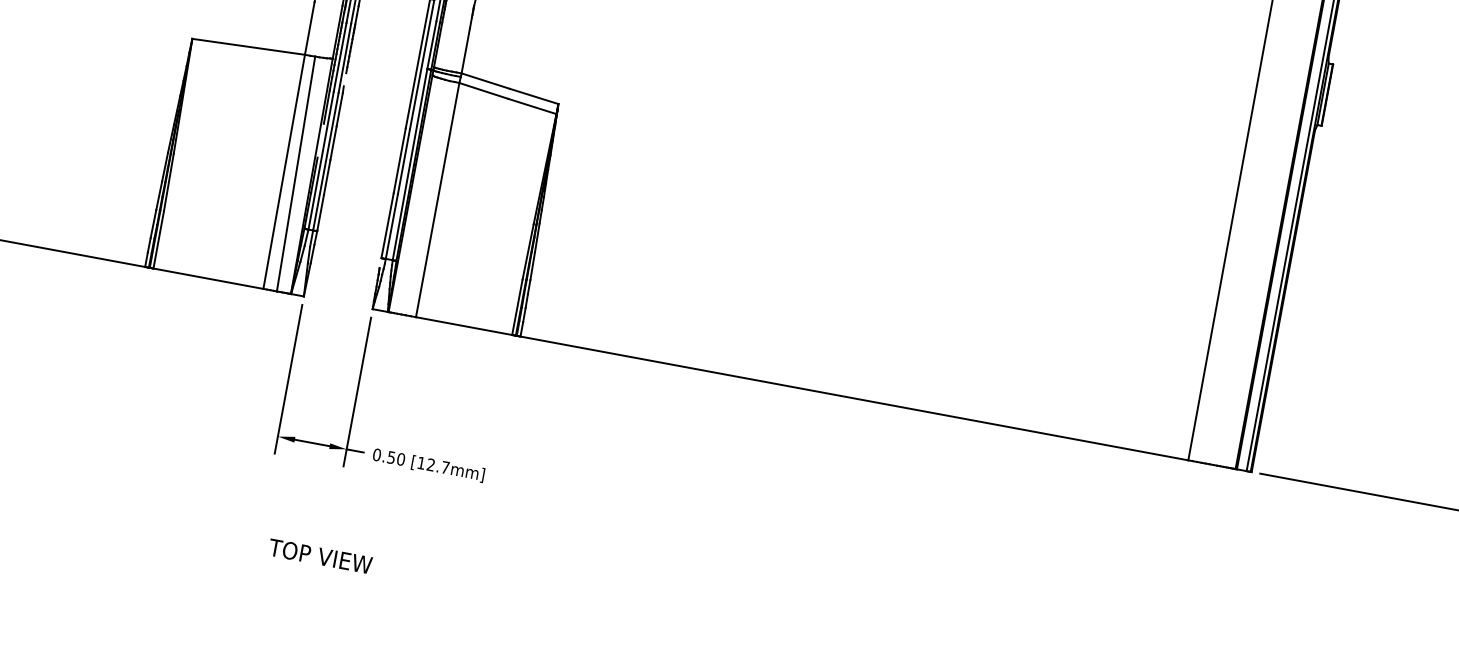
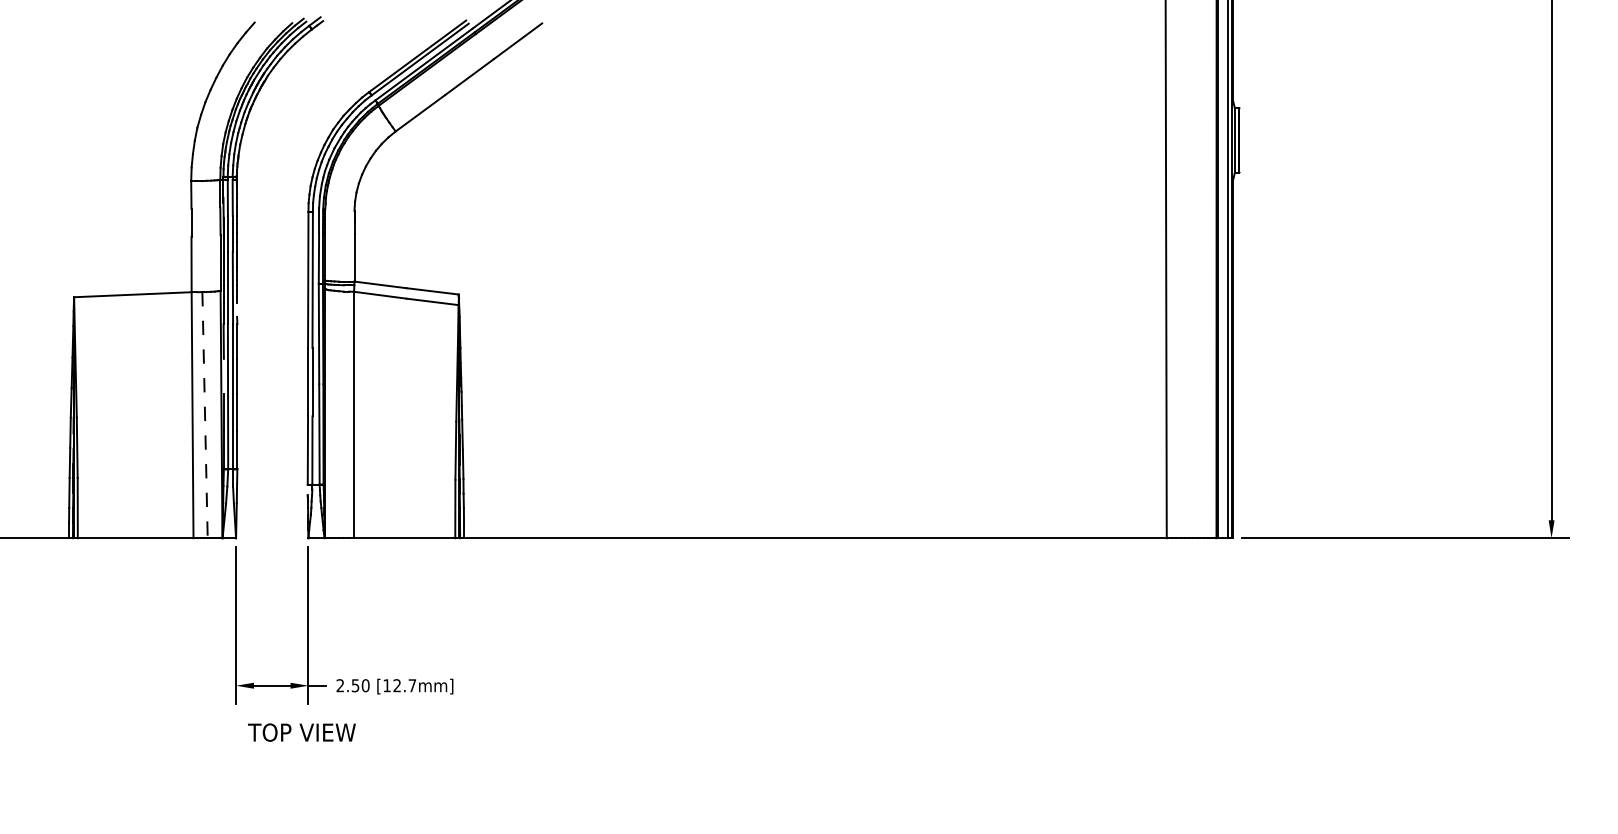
line: (296, 174) -> (205, 415), solid -> dashed
text: (377, 454) -> (340, 685), 0.50 -> 2.50
text: (320, 556) -> (301, 732), moved

